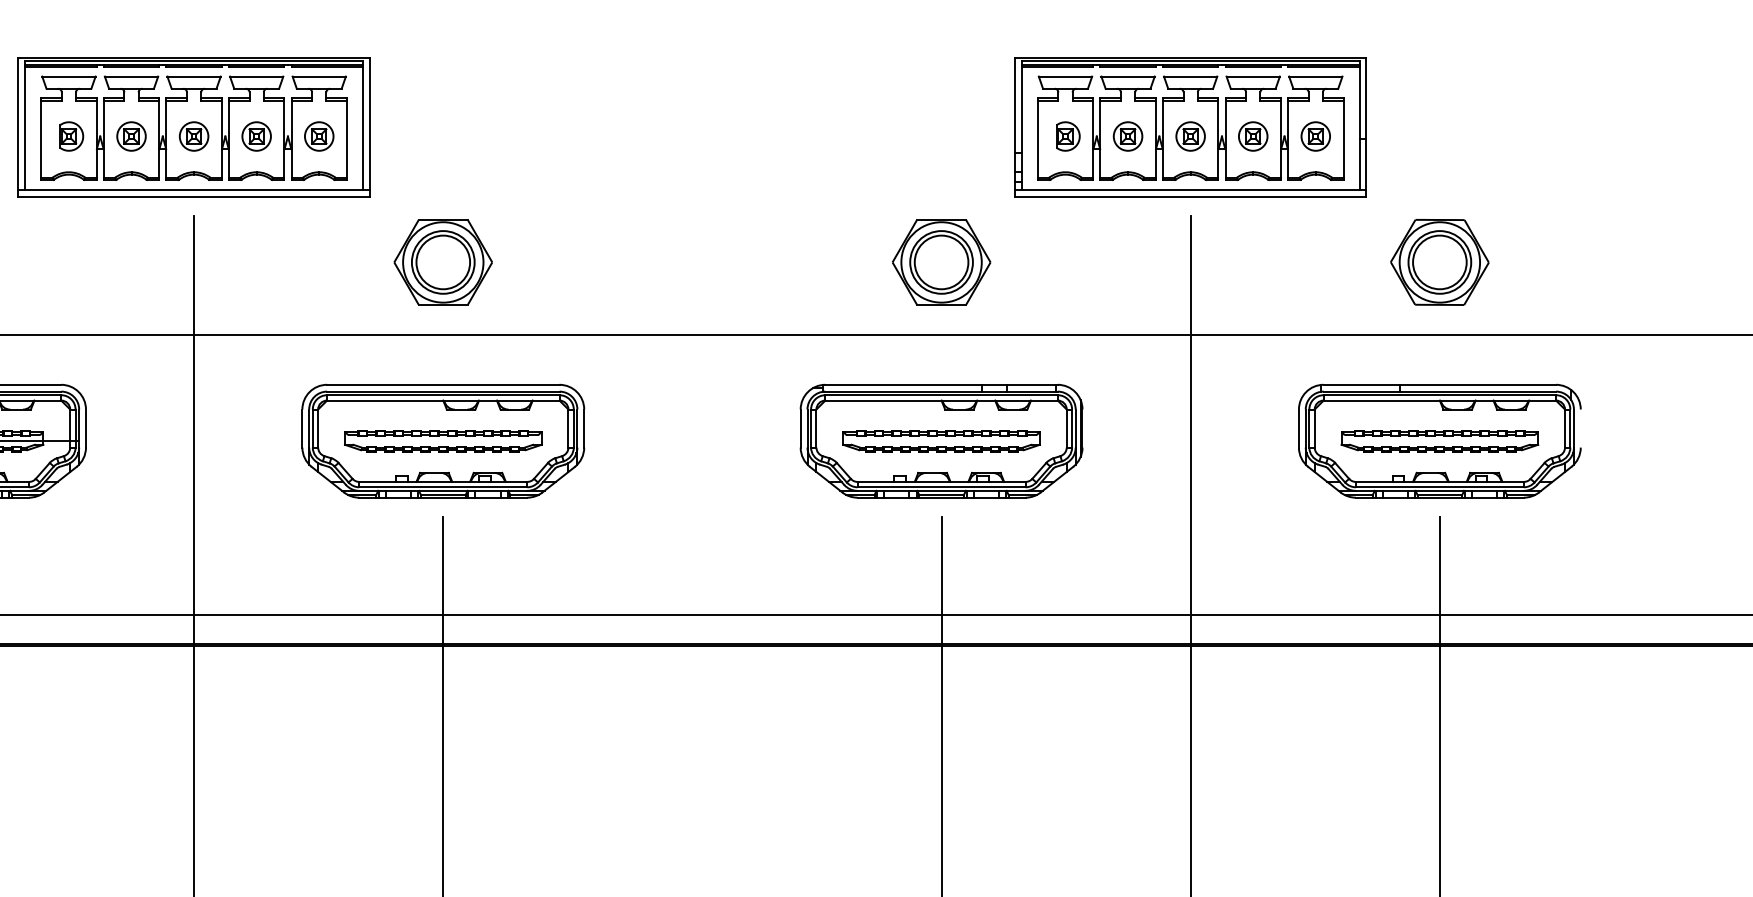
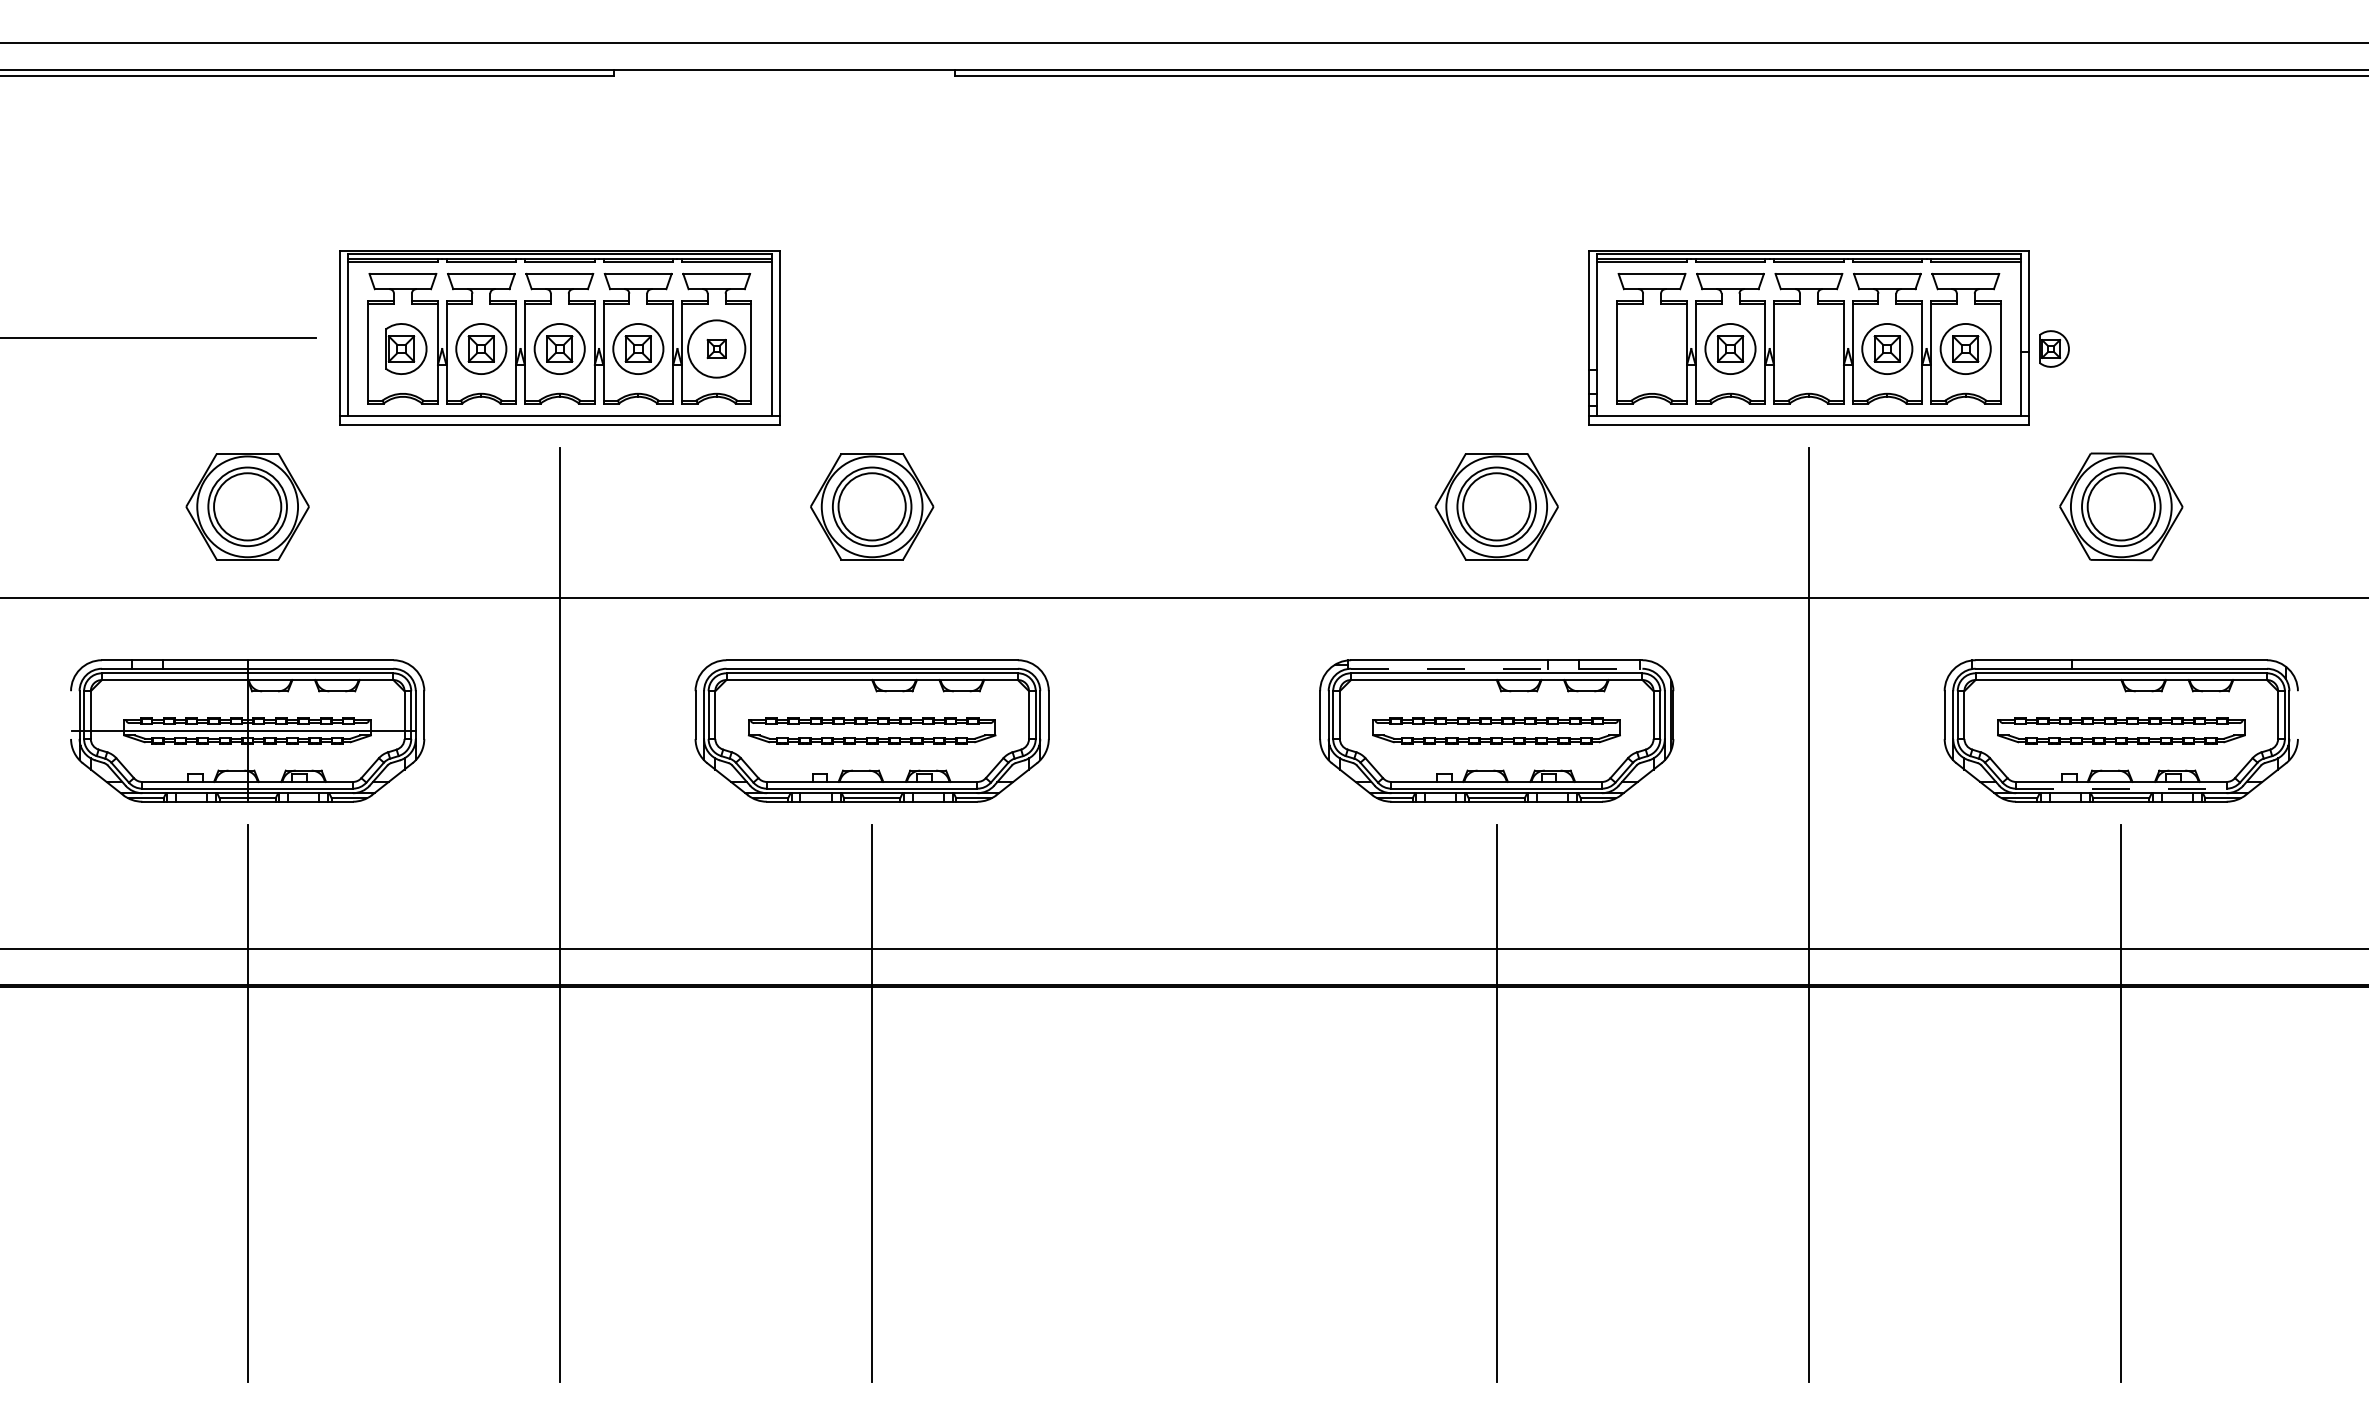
part: (71, 136) -> (406, 348), size x1.4
part: (131, 136) -> (481, 348), size x1.4
part: (193, 136) -> (559, 348), size x1.4
part: (256, 136) -> (637, 348), size x1.4
circle: (319, 136) -> (716, 348), size x1.6
part: (1068, 136) -> (2054, 348), moved
part: (1128, 136) -> (1730, 348), size x1.4
part: (1190, 136) -> (1808, 348), removed
part: (1253, 136) -> (1887, 348), size x1.4
part: (1315, 136) -> (1965, 348), size x1.4
line: (941, 391) -> (1496, 668), solid -> dashed
line: (1440, 487) -> (2121, 788), solid -> dashed

